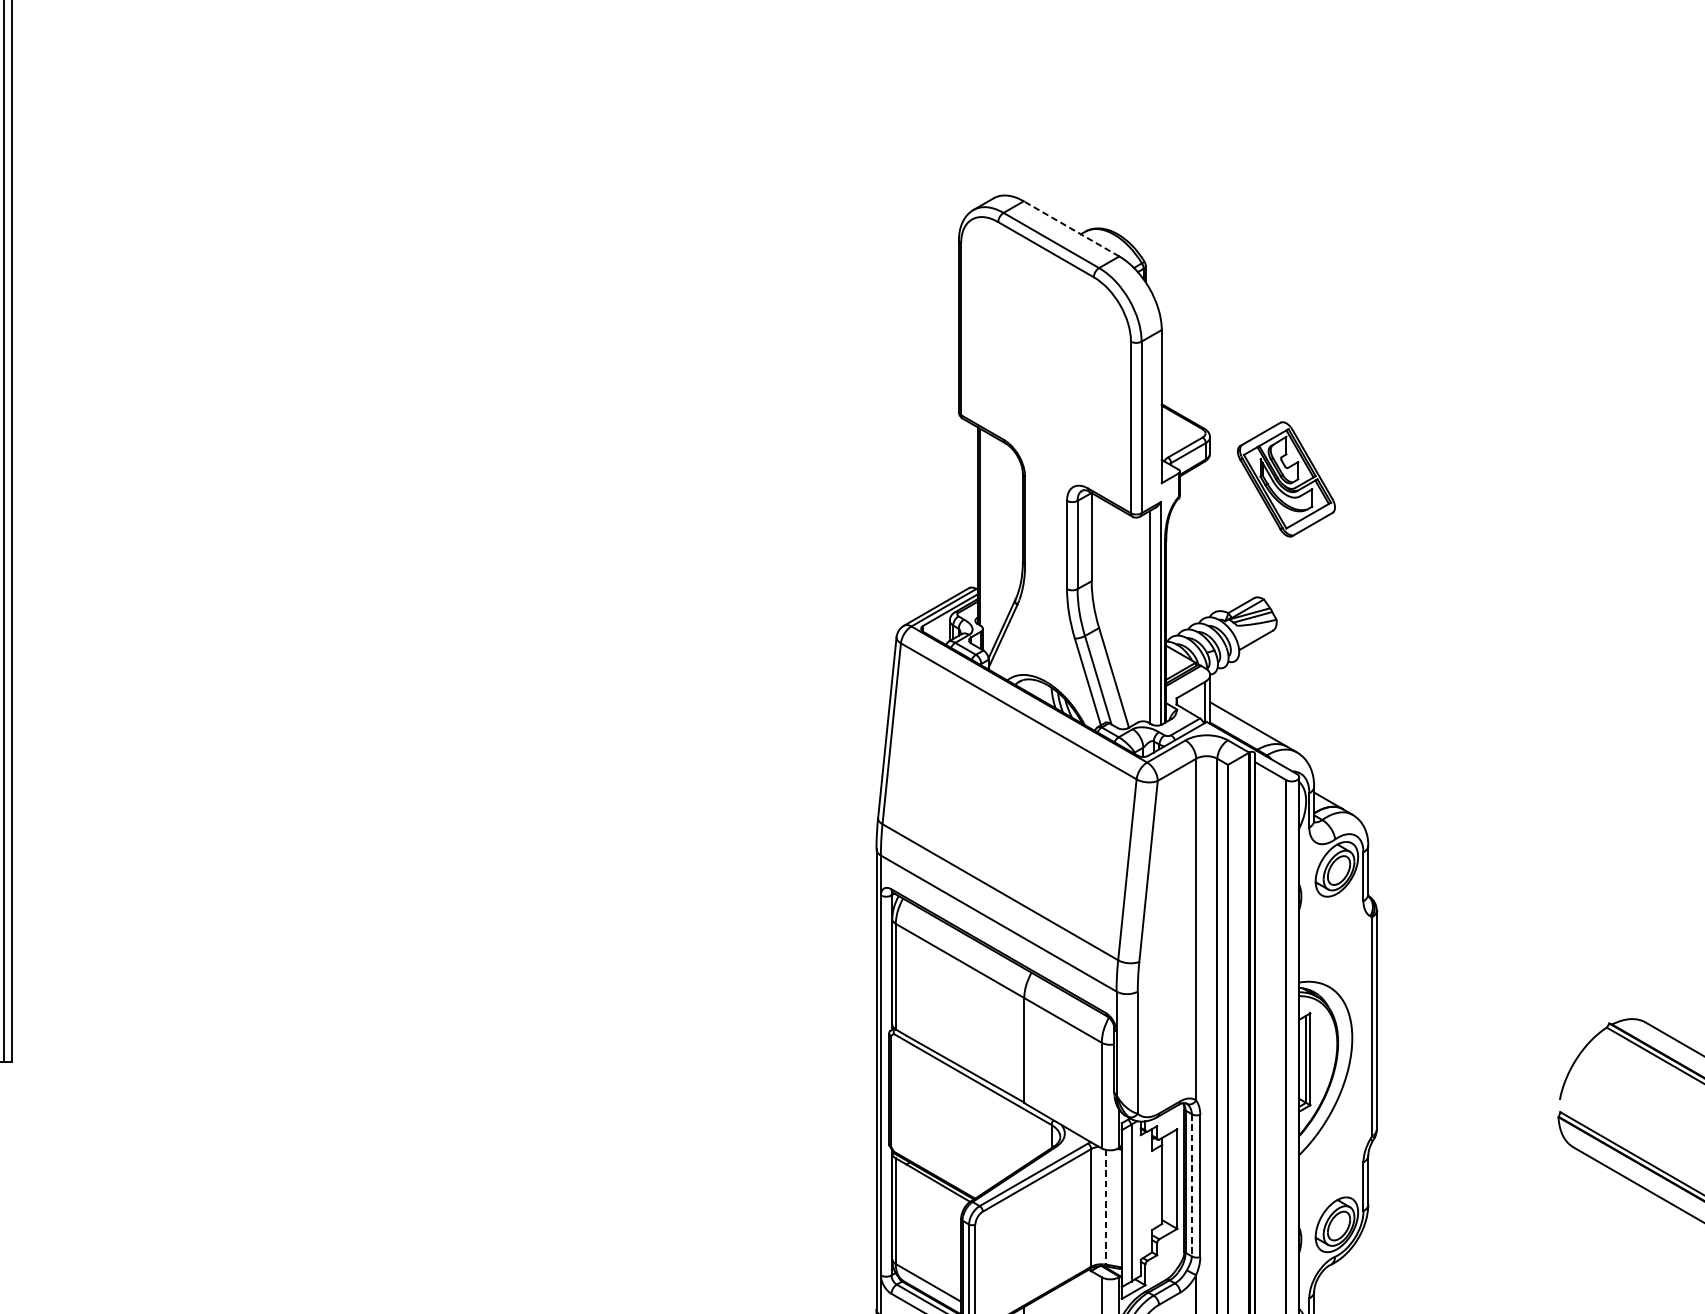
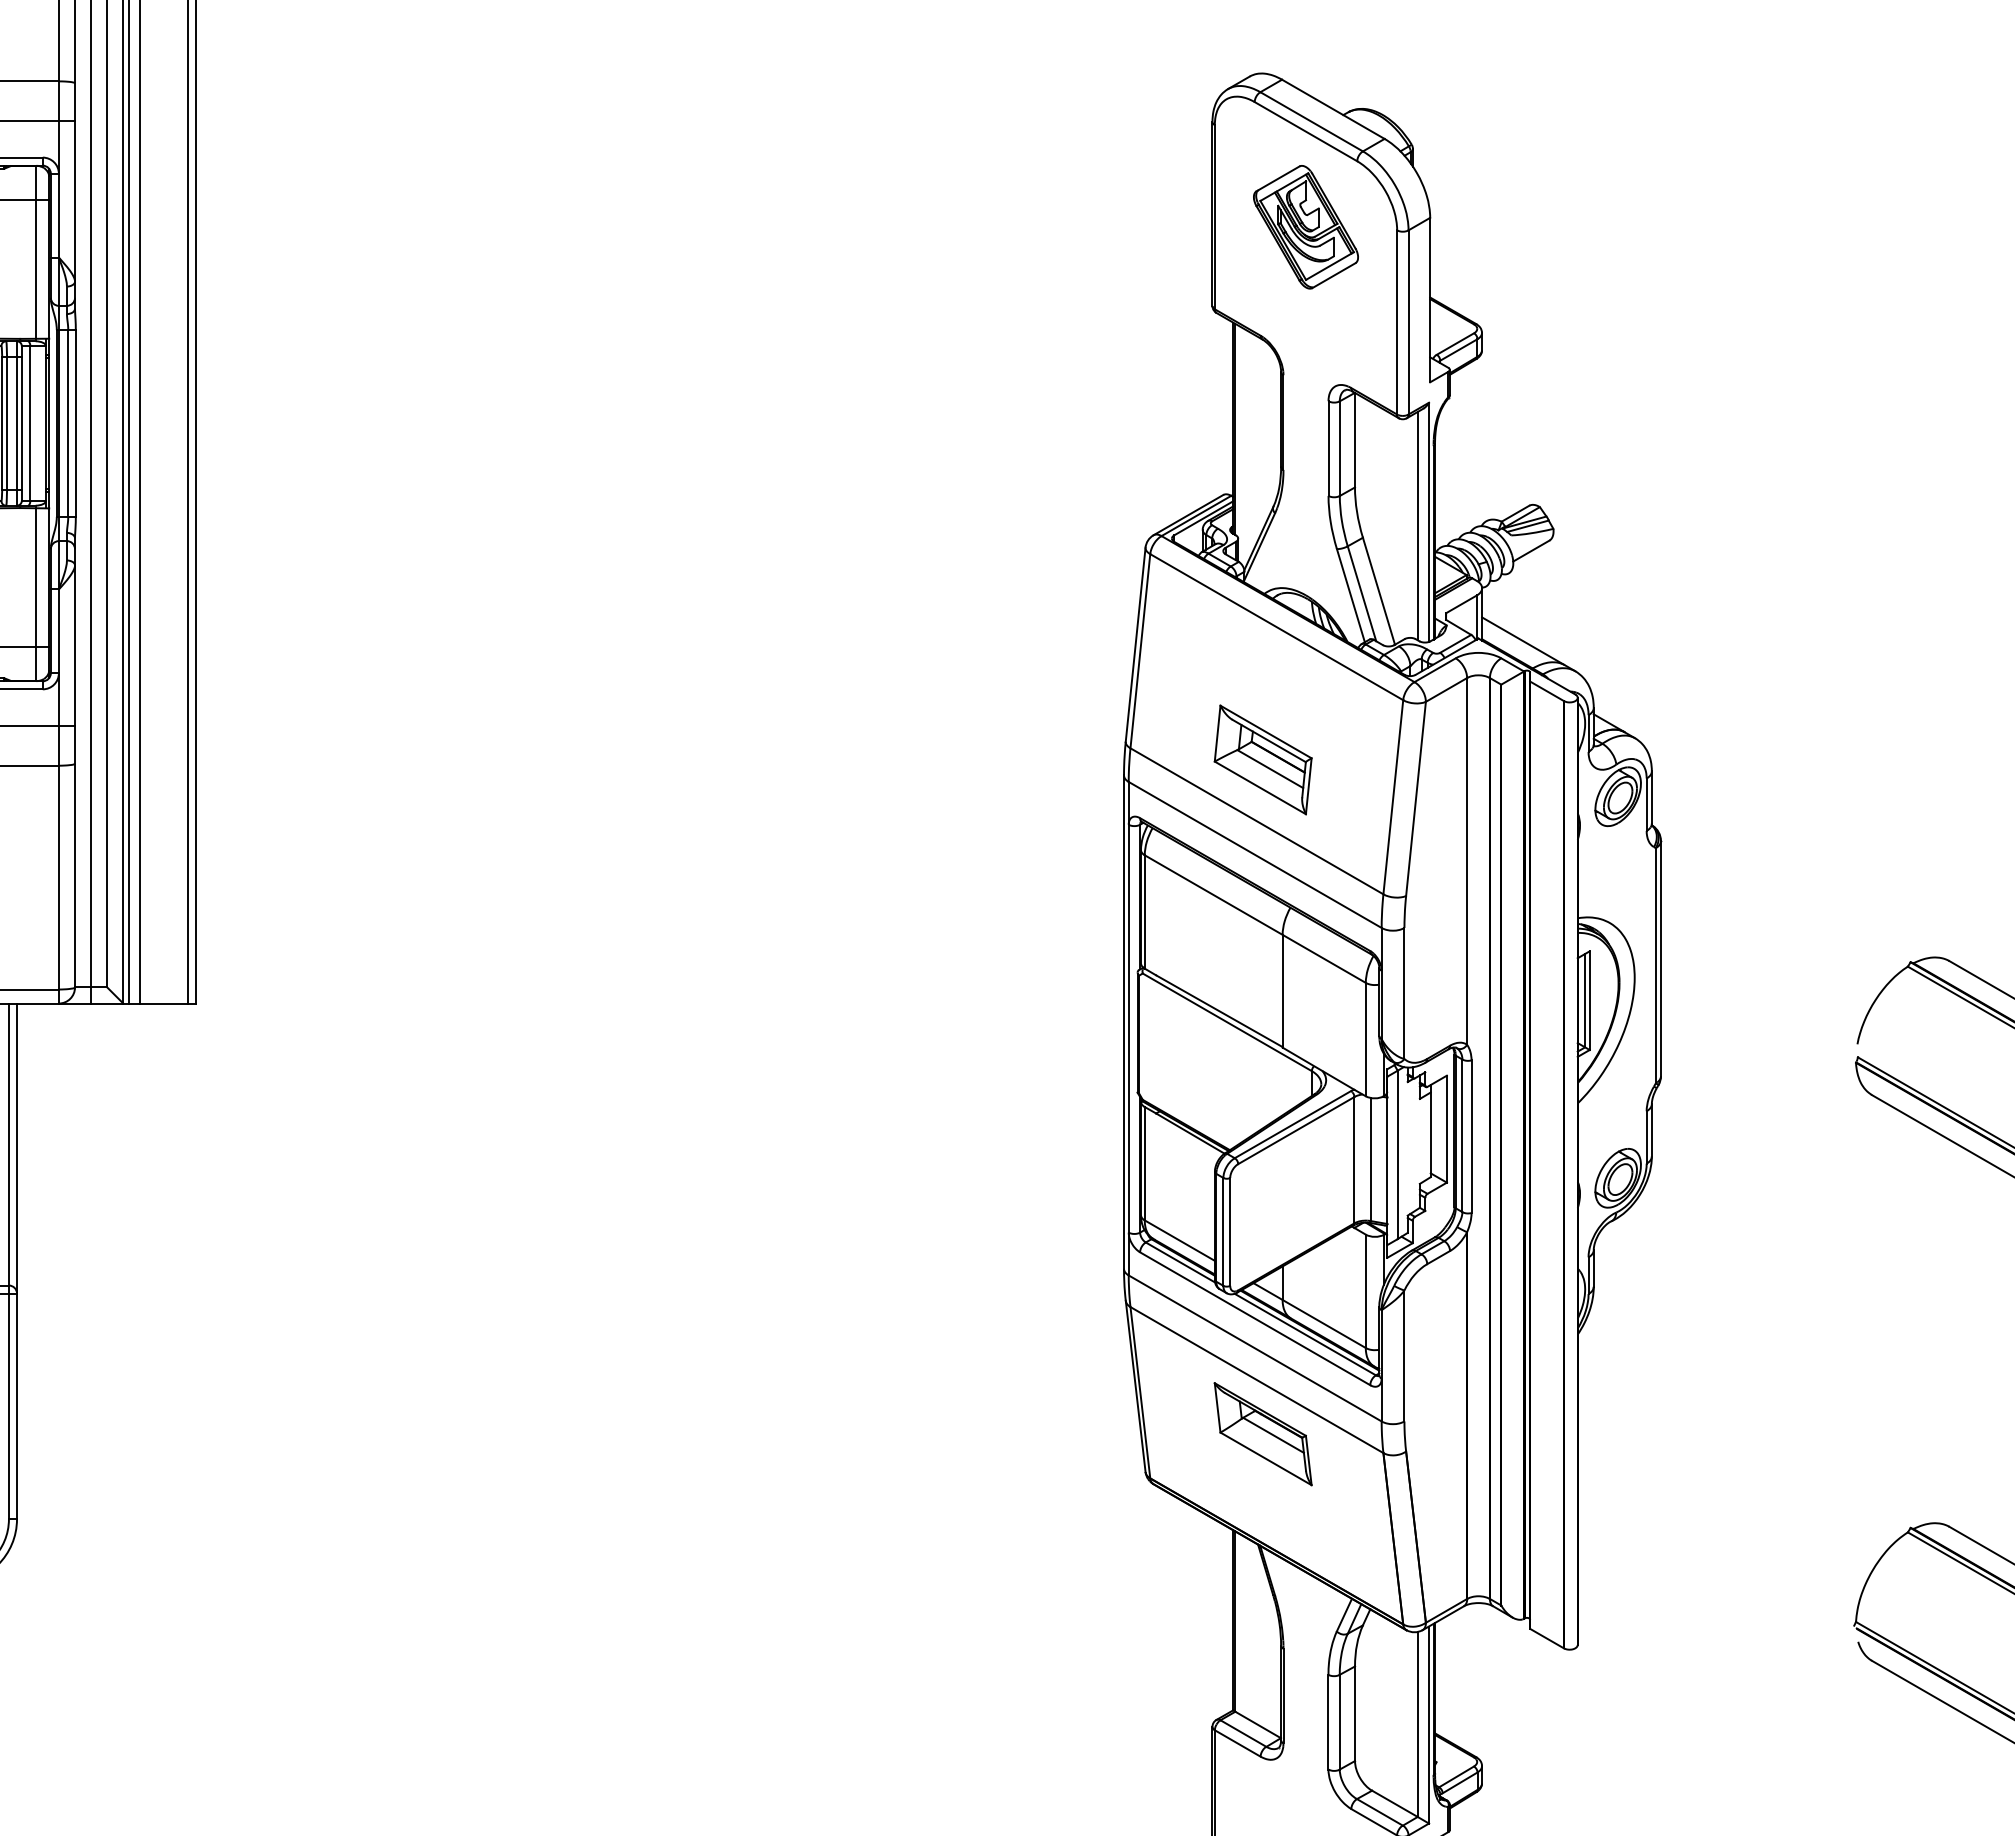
line: (1070, 229) -> (1332, 109), dashed -> solid
part: (1285, 479) -> (1305, 227), moved
part: (1005, 834) -> (1262, 759), added
line: (1191, 1185) -> (1462, 1136), dashed -> solid
line: (1106, 1207) -> (1370, 1159), dashed -> solid

